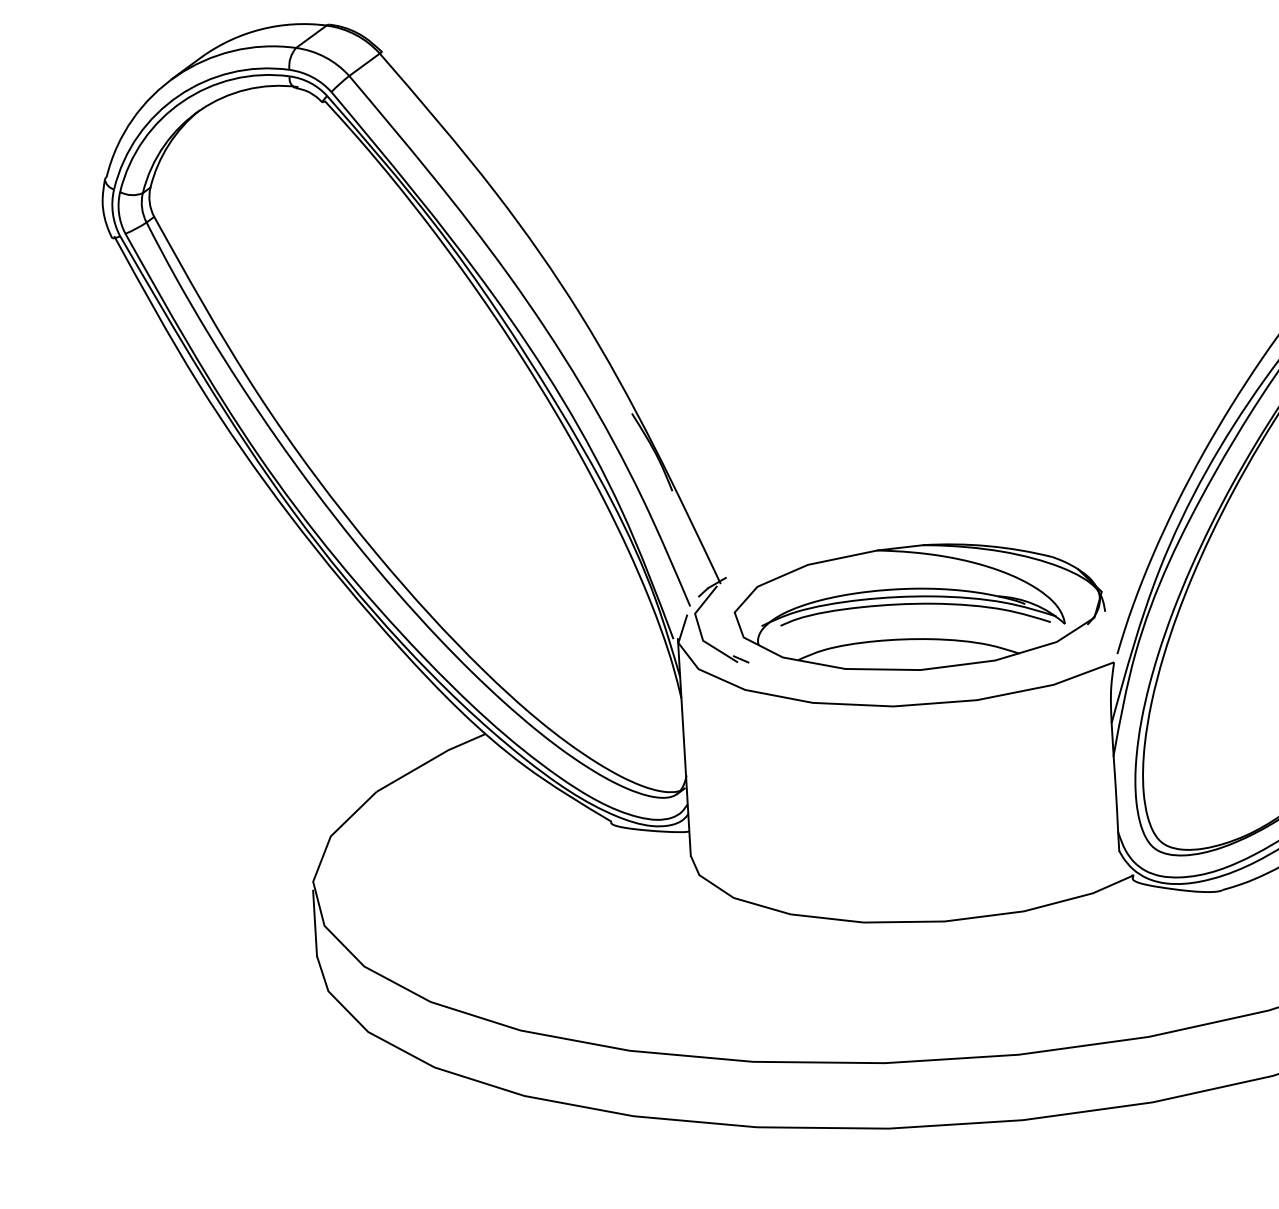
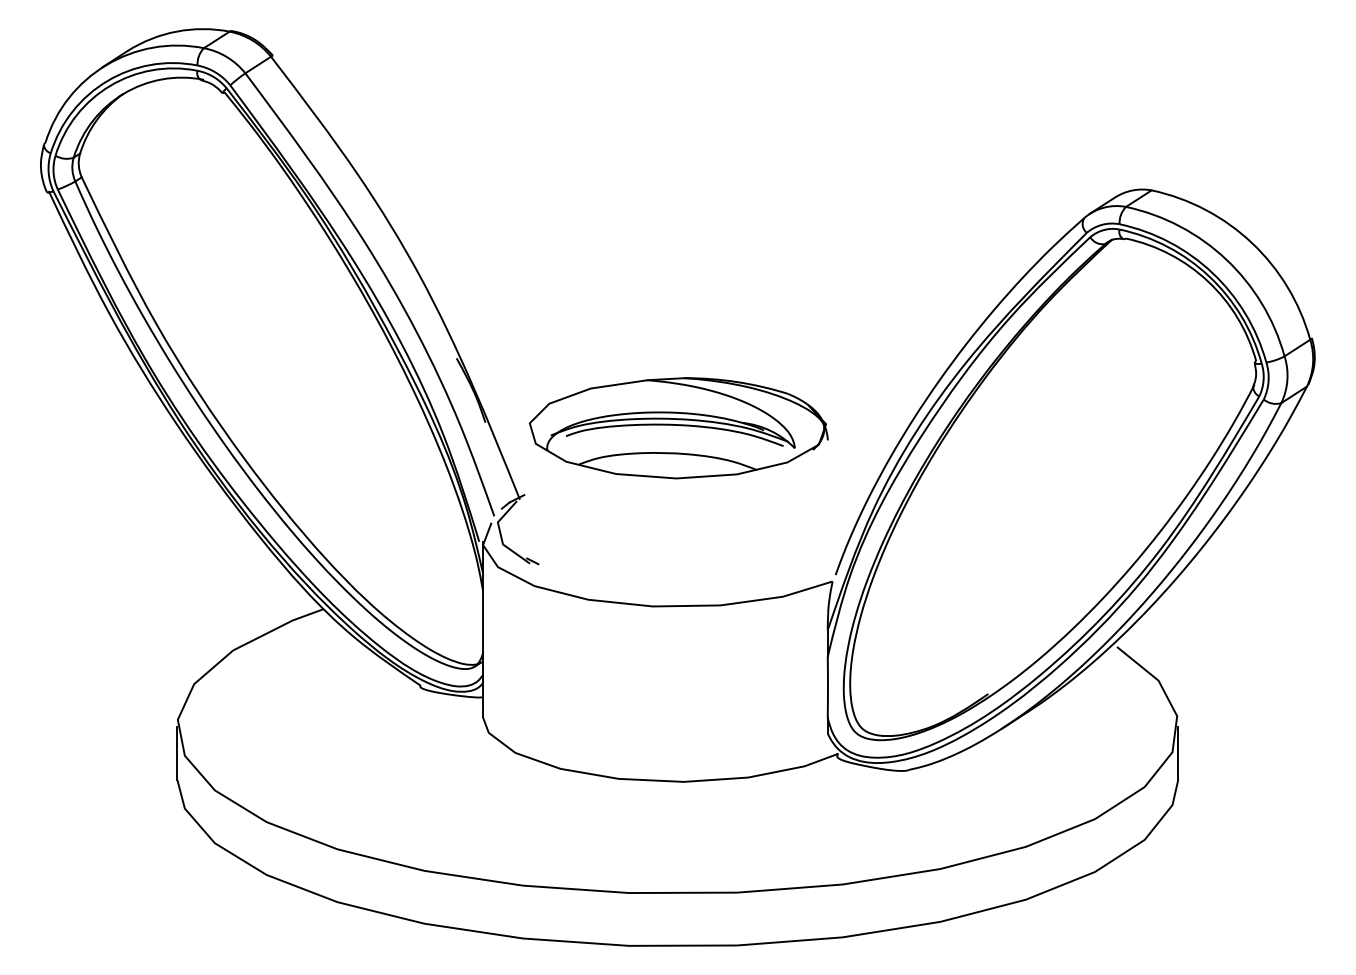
part: (919, 607) -> (678, 428), moved

